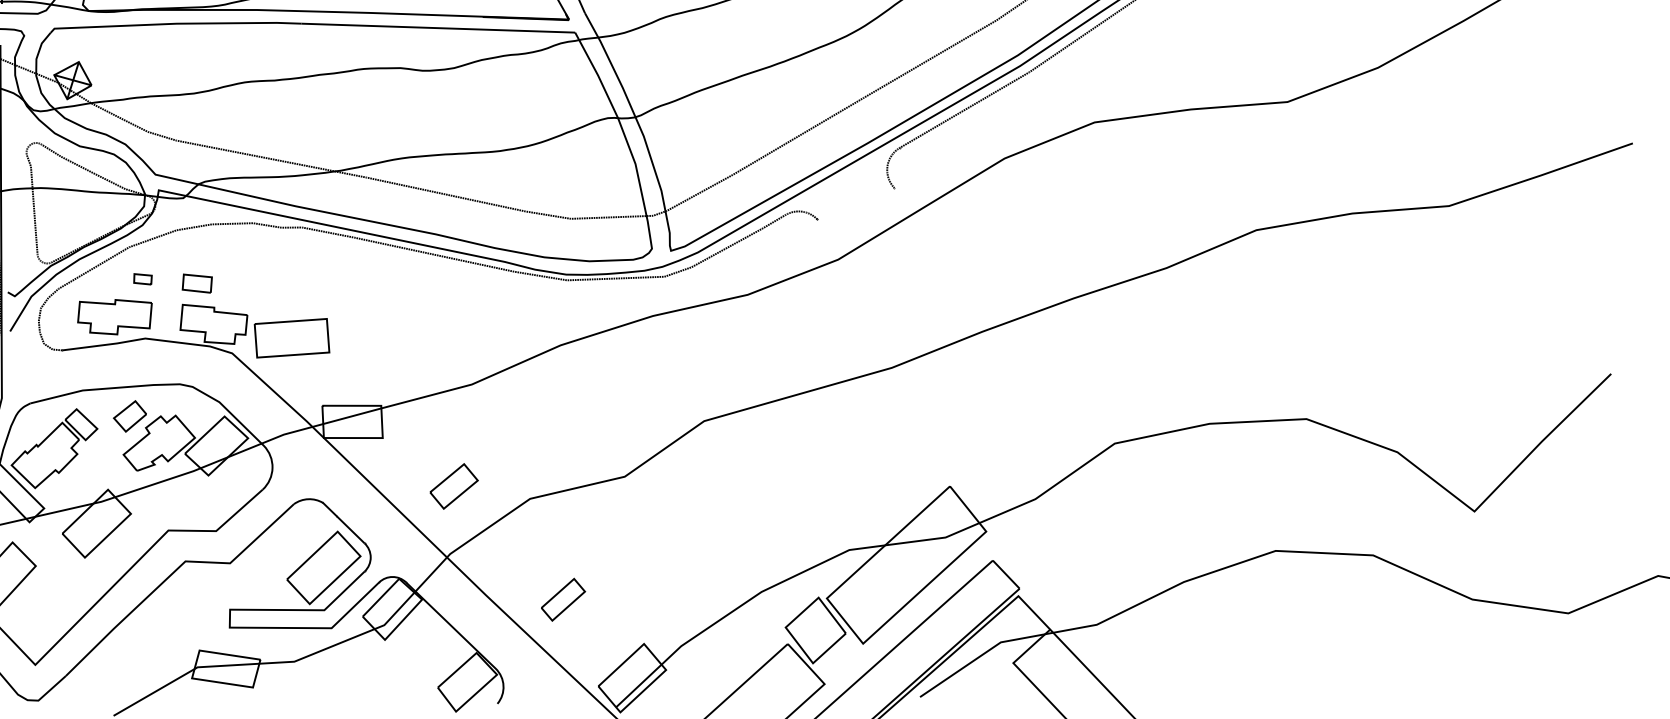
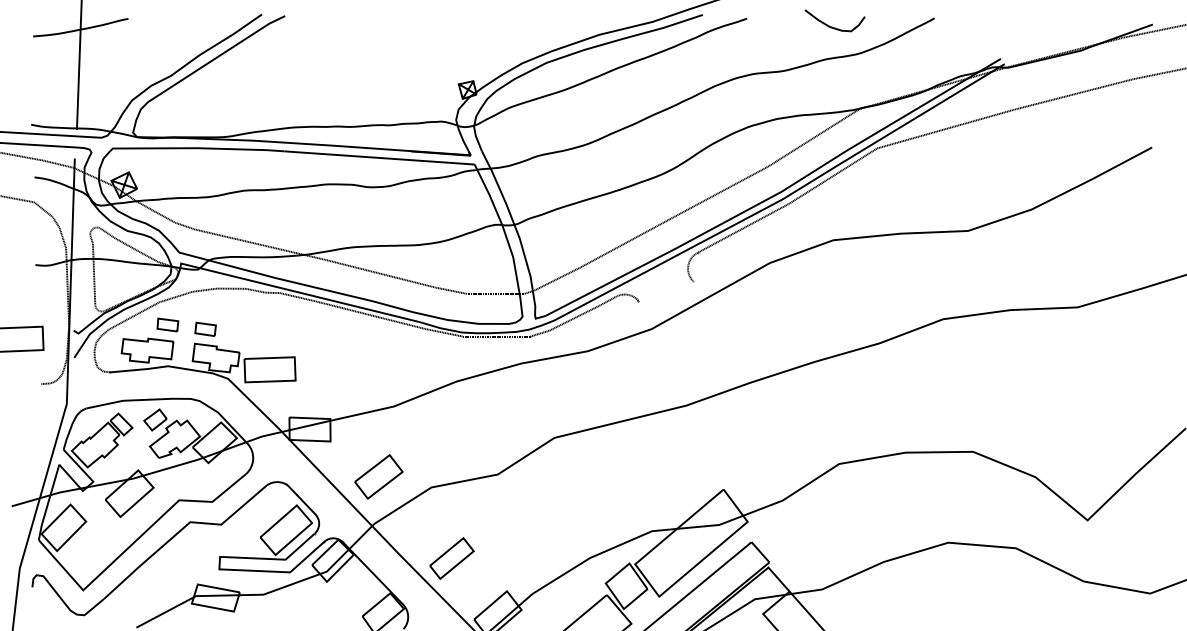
part: (142, 278) -> (167, 324), size x1.67
part: (453, 485) -> (378, 476), size x1.43
part: (562, 599) -> (451, 558), size x1.43

